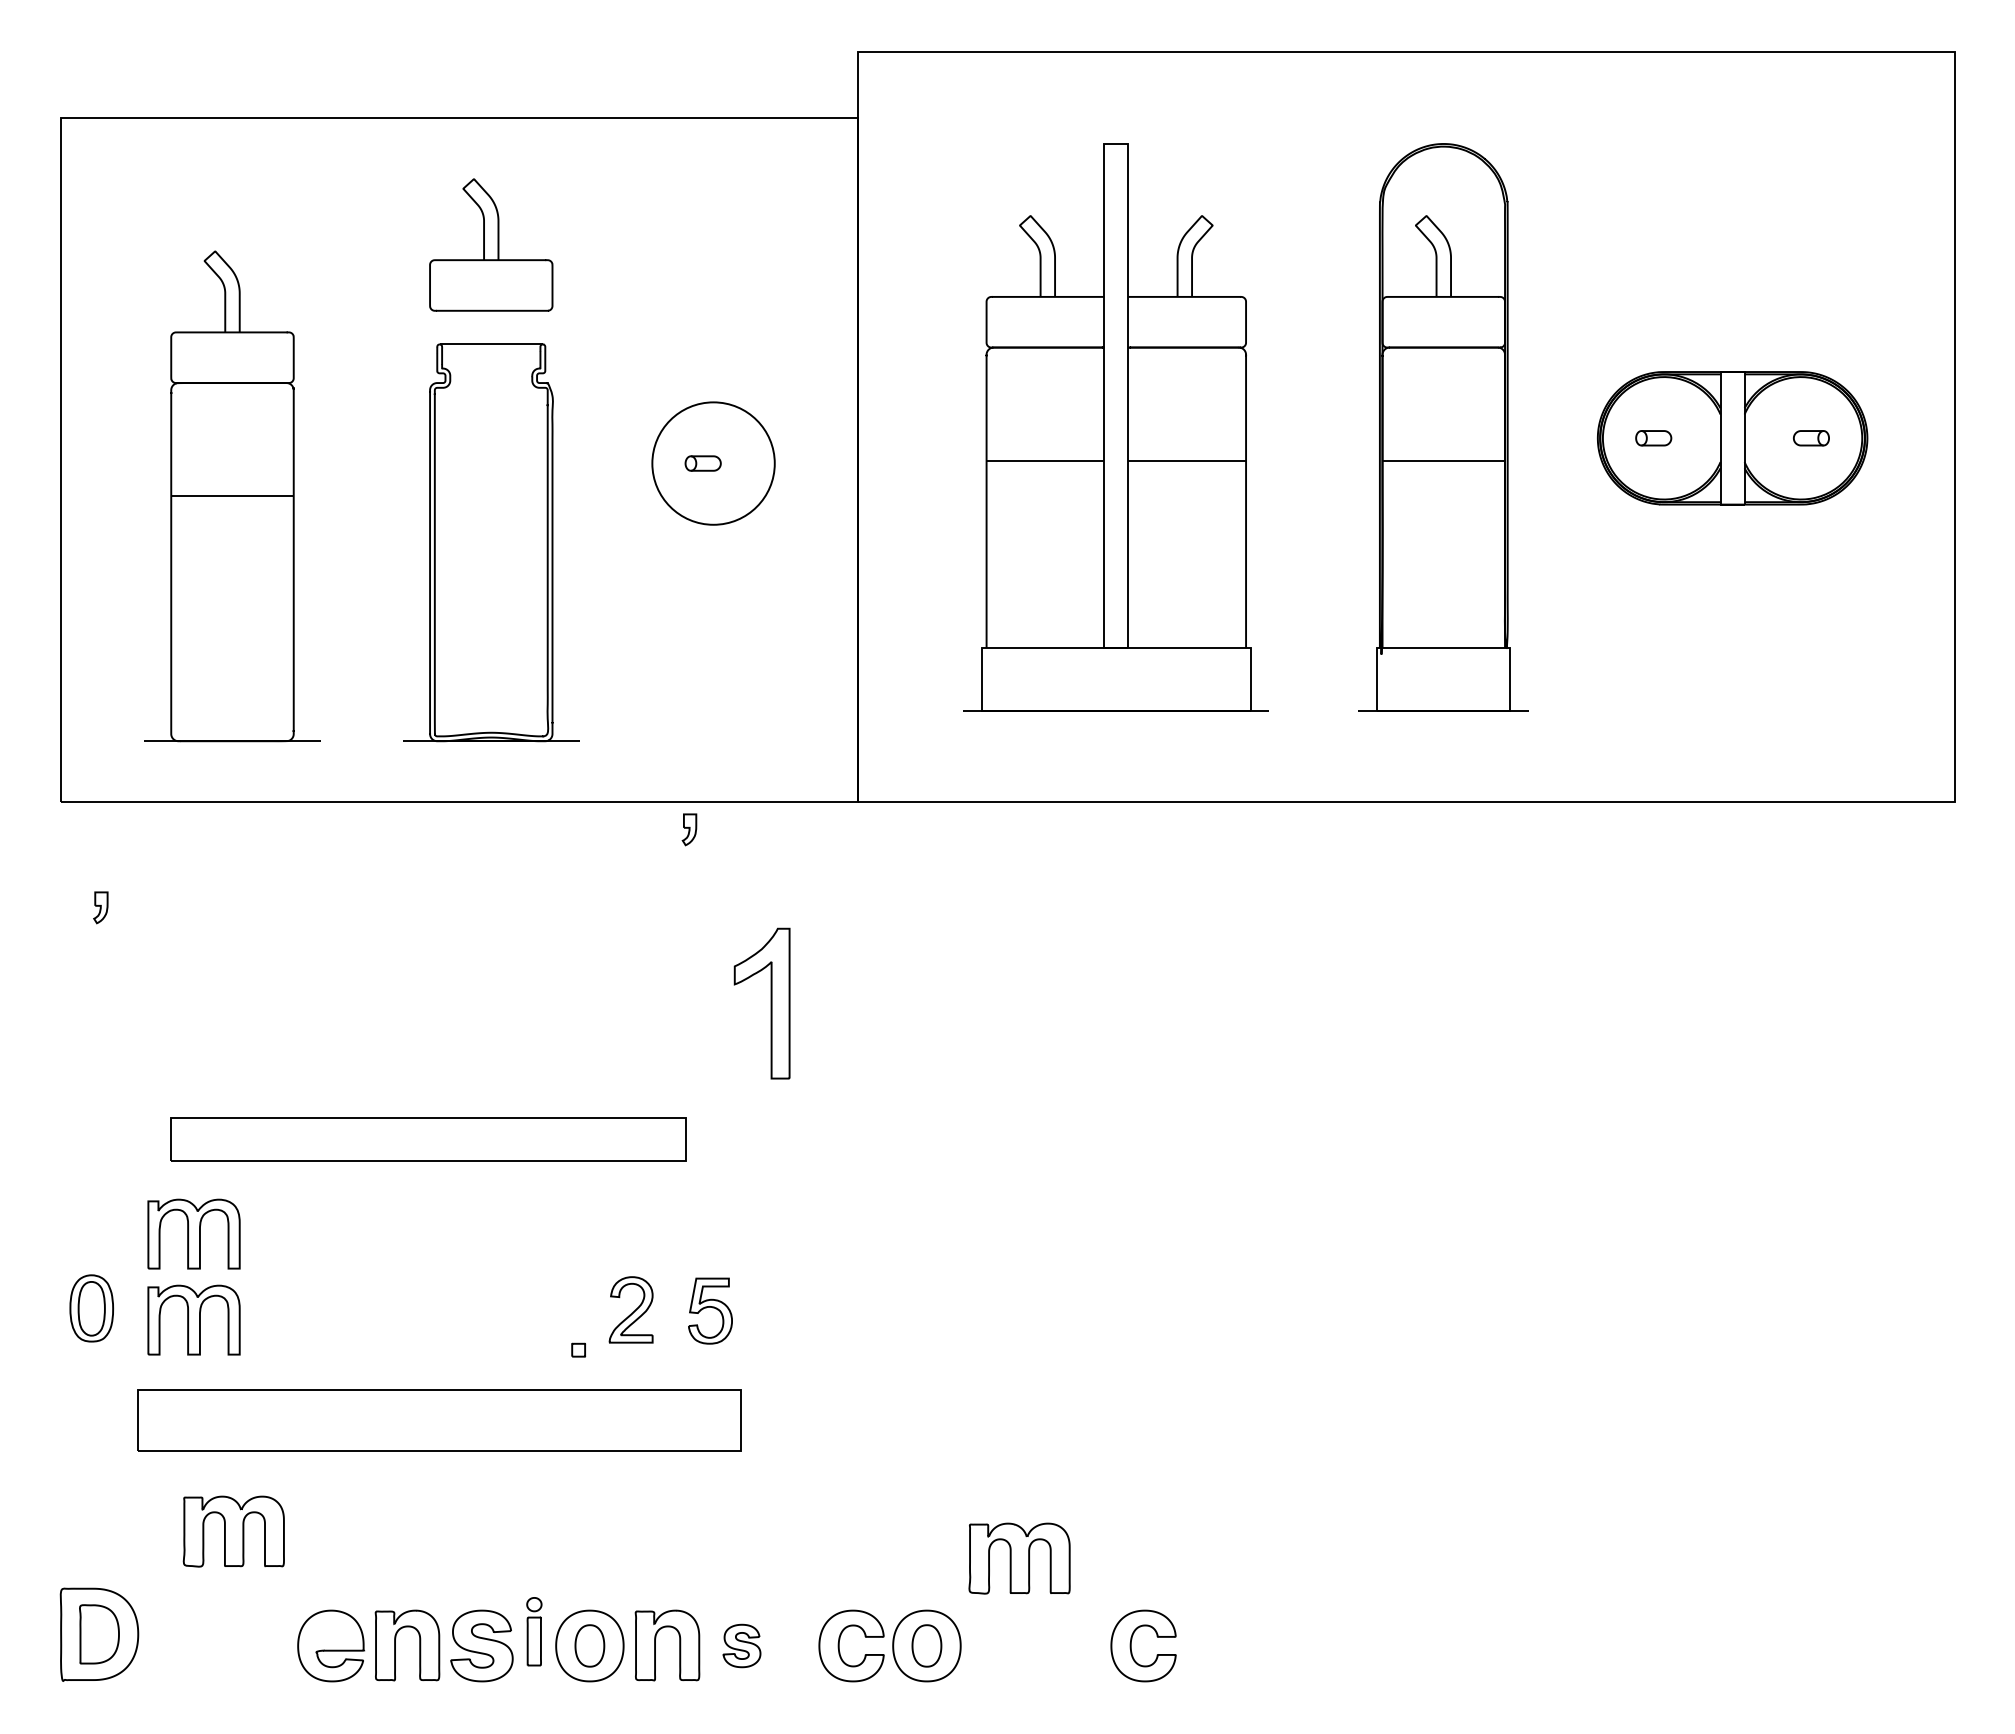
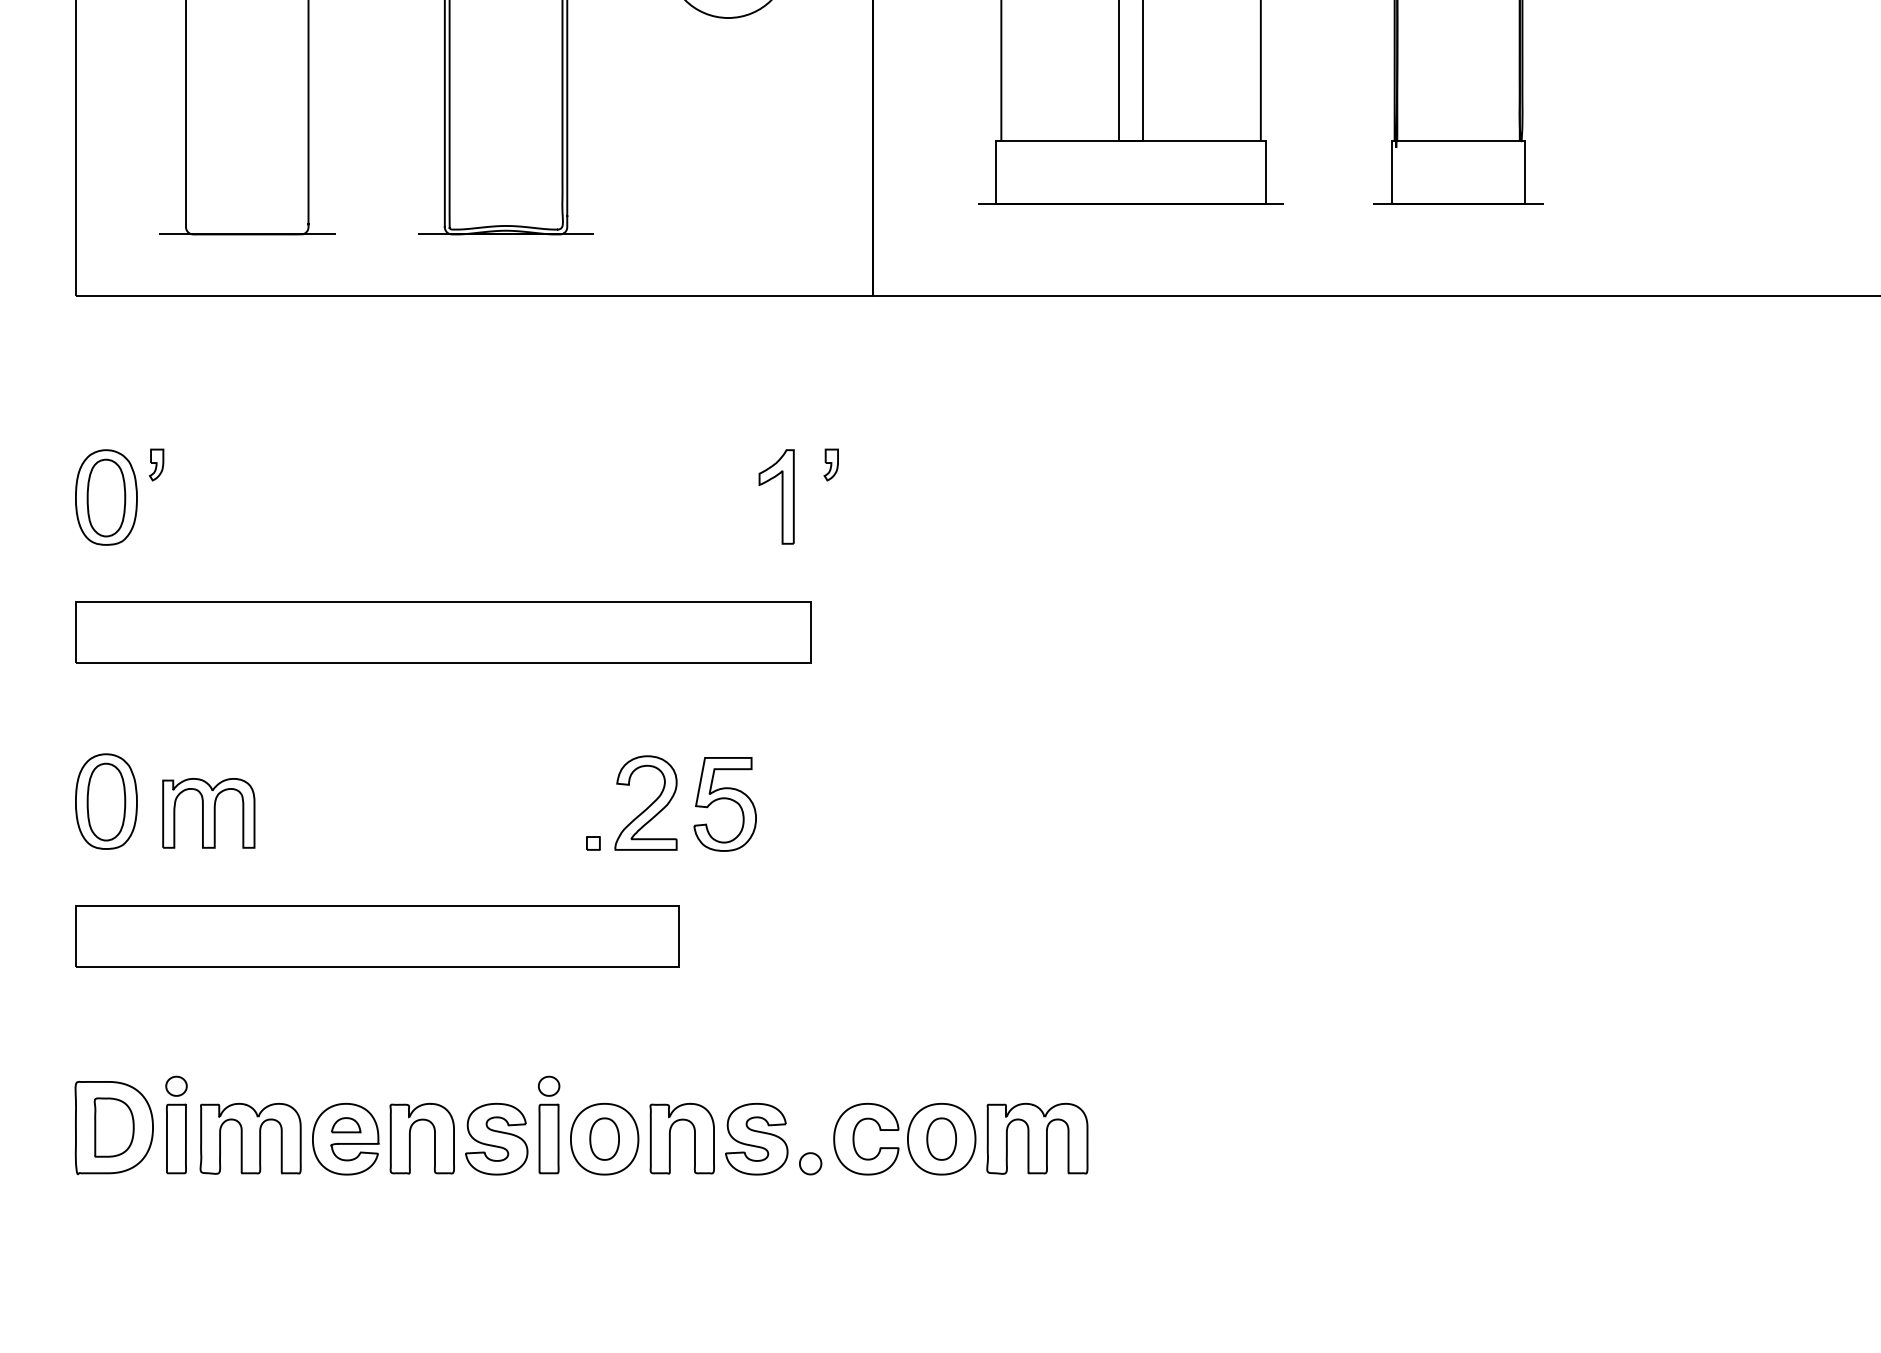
part: (689, 829) -> (831, 464), moved
part: (100, 907) -> (156, 464), moved
part: (761, 1003) -> (776, 496), size x0.62
part: (91, 1004) -> (106, 497), added
part: (428, 1139) -> (443, 632), size x1.43
part: (193, 1233) -> (208, 726), removed
part: (91, 1308) -> (106, 801), size x1.43
part: (630, 1309) -> (645, 802), size x1.43
part: (710, 1310) -> (725, 803), size x1.43
part: (439, 1420) -> (377, 936), moved
part: (233, 1531) -> (250, 1138), moved
part: (1019, 1558) -> (1037, 1138), moved
part: (161, 1631) -> (176, 1124), added
part: (331, 1631) -> (346, 1124), added
part: (534, 1631) -> (549, 1124), size x1.43
part: (741, 1645) -> (756, 1138), size x1.67
part: (1131, 1645) -> (1146, 1138), removed
part: (795, 1670) -> (810, 1163), added

